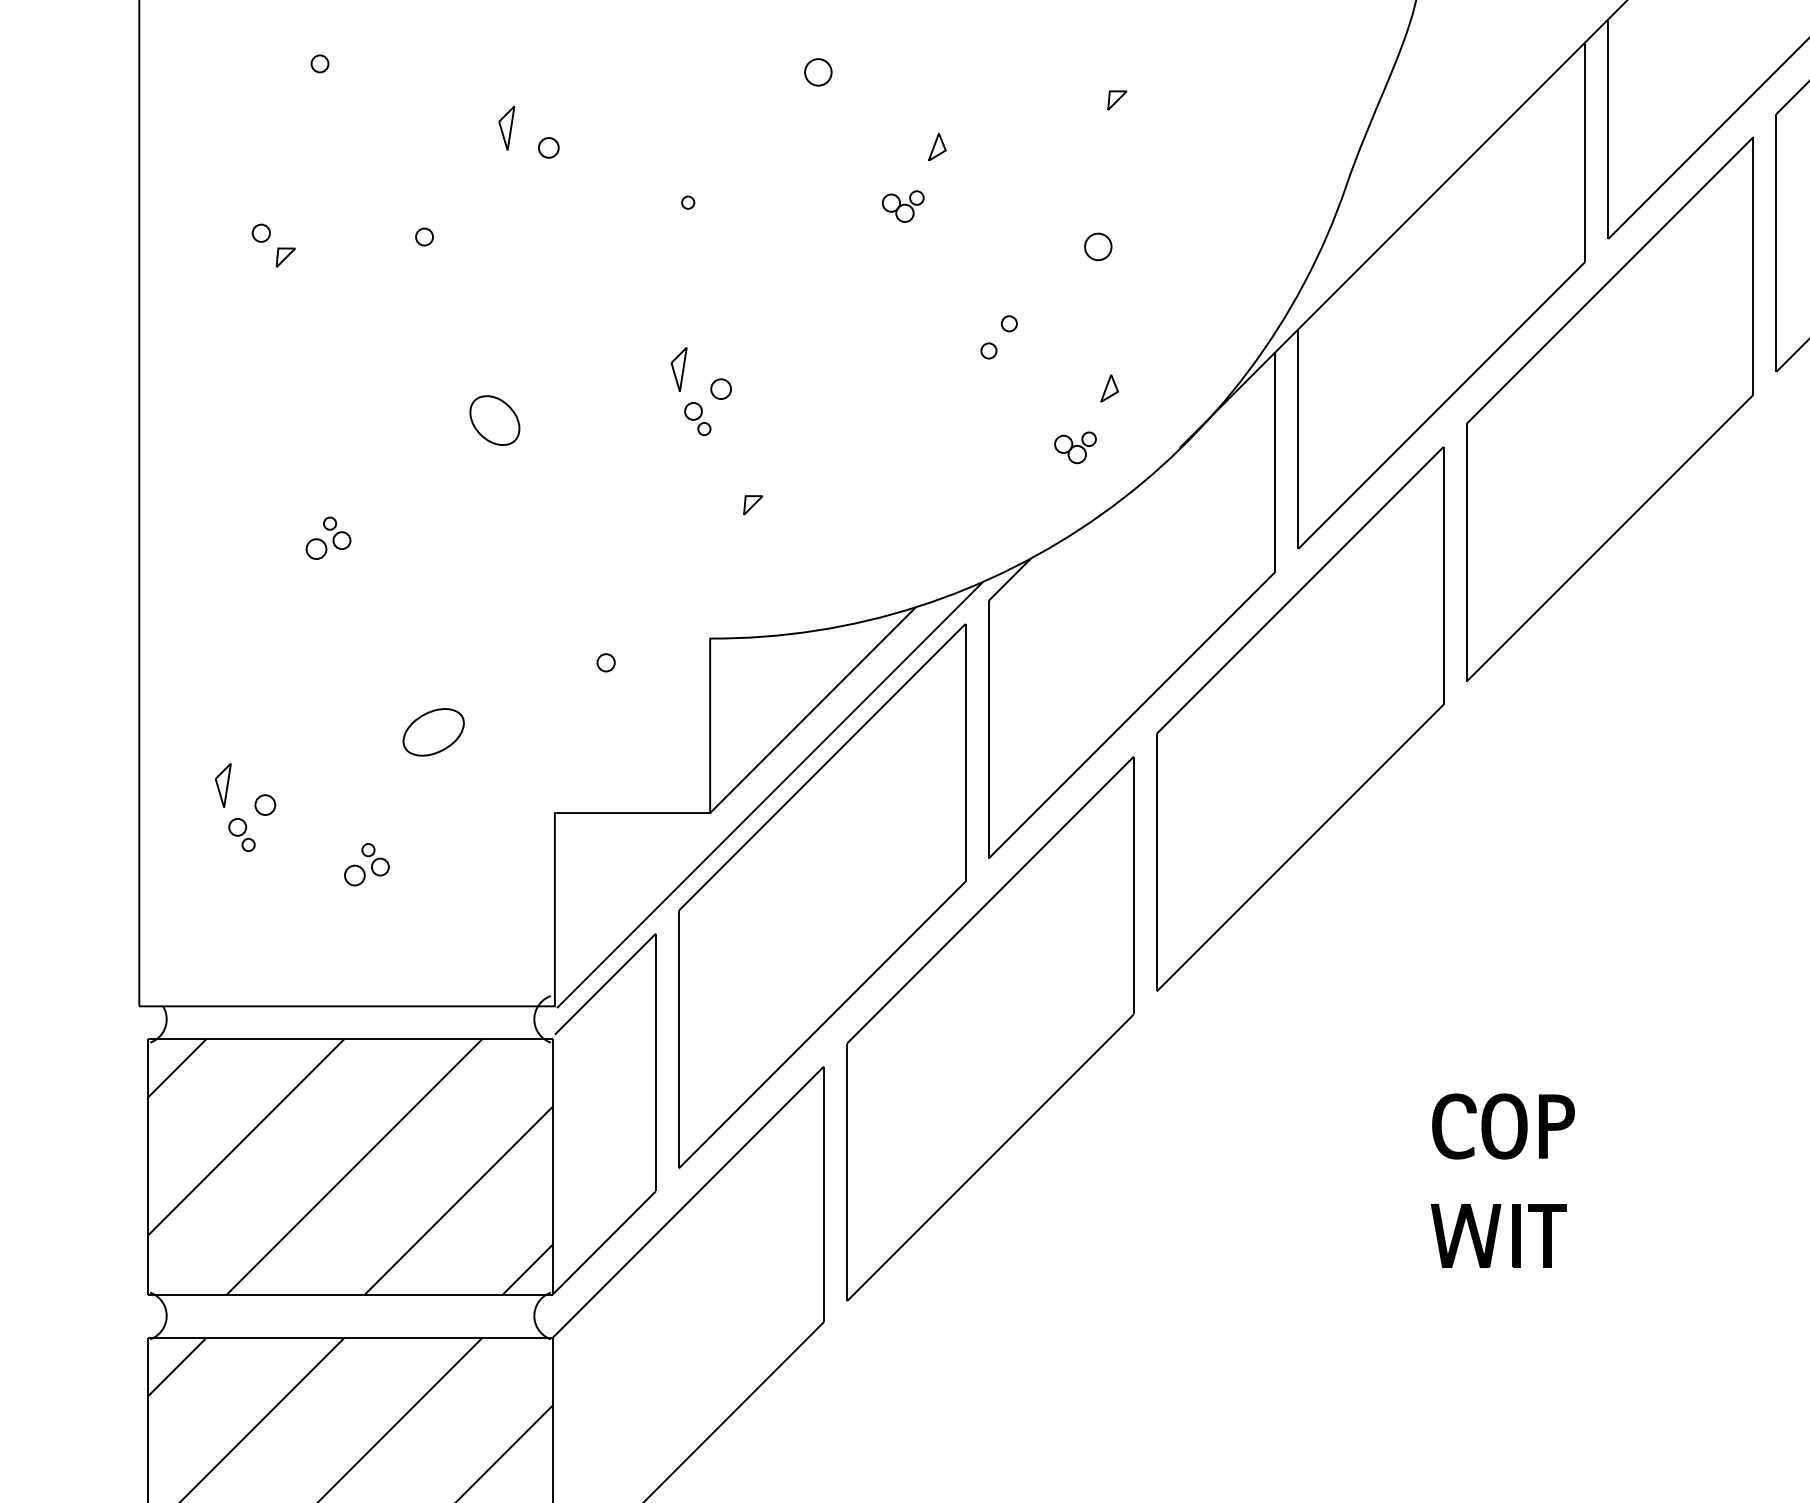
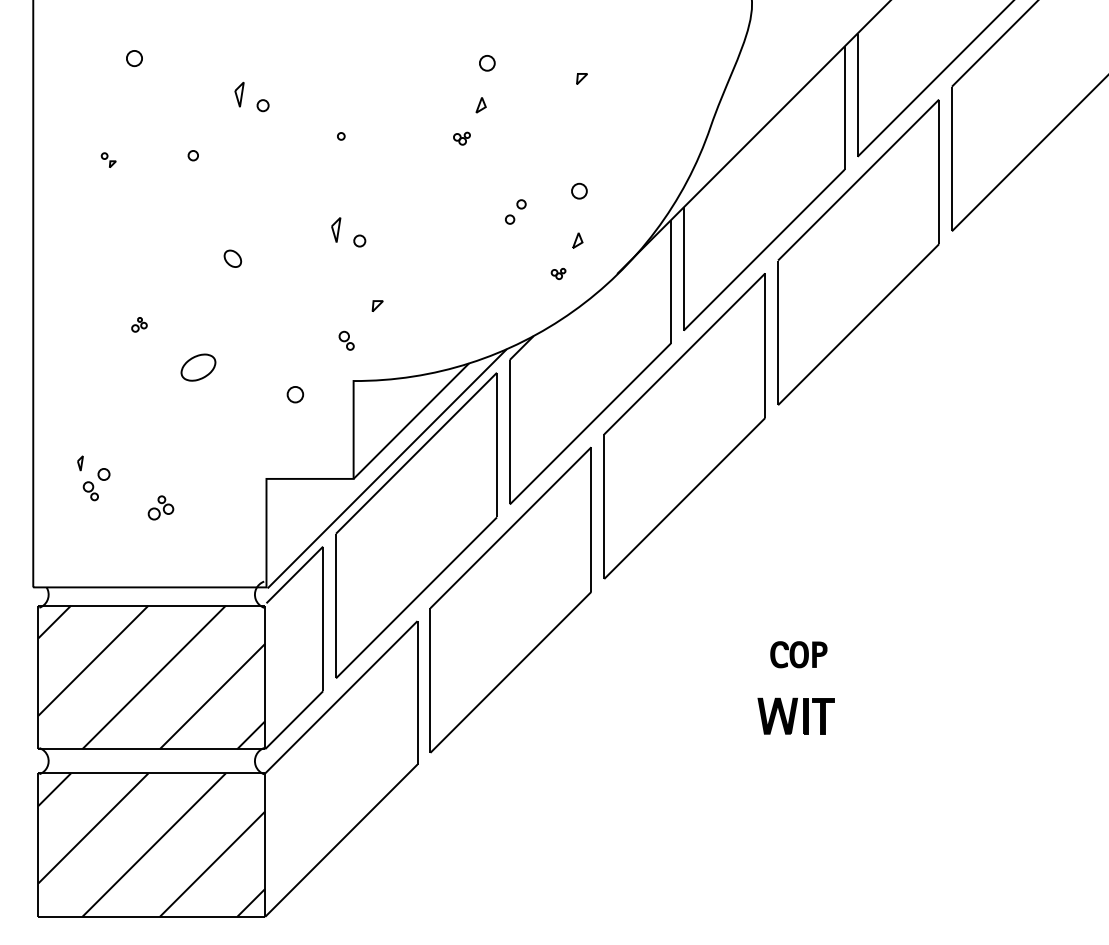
part: (319, 63) -> (134, 58), size x1.6
part: (818, 72) -> (487, 63), moved
part: (902, 206) -> (461, 138), size x0.7
part: (273, 243) -> (108, 159), size x0.6
part: (1098, 245) -> (579, 190), moved
part: (697, 418) -> (346, 340), moved
part: (494, 420) -> (232, 258), size x0.6
part: (1075, 446) -> (558, 273), size x0.6
part: (328, 537) -> (139, 324), size x0.6
part: (604, 662) -> (294, 394), size x1.6
part: (433, 732) -> (198, 367), moved
part: (223, 785) -> (80, 463), size x0.6
part: (1502, 1125) -> (798, 654), size x0.7

